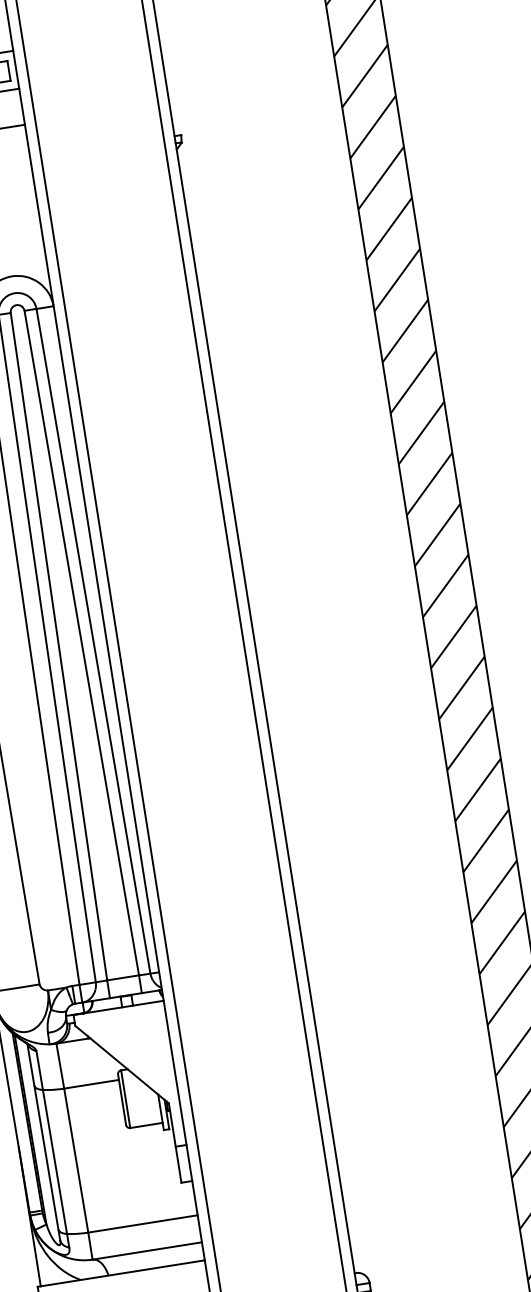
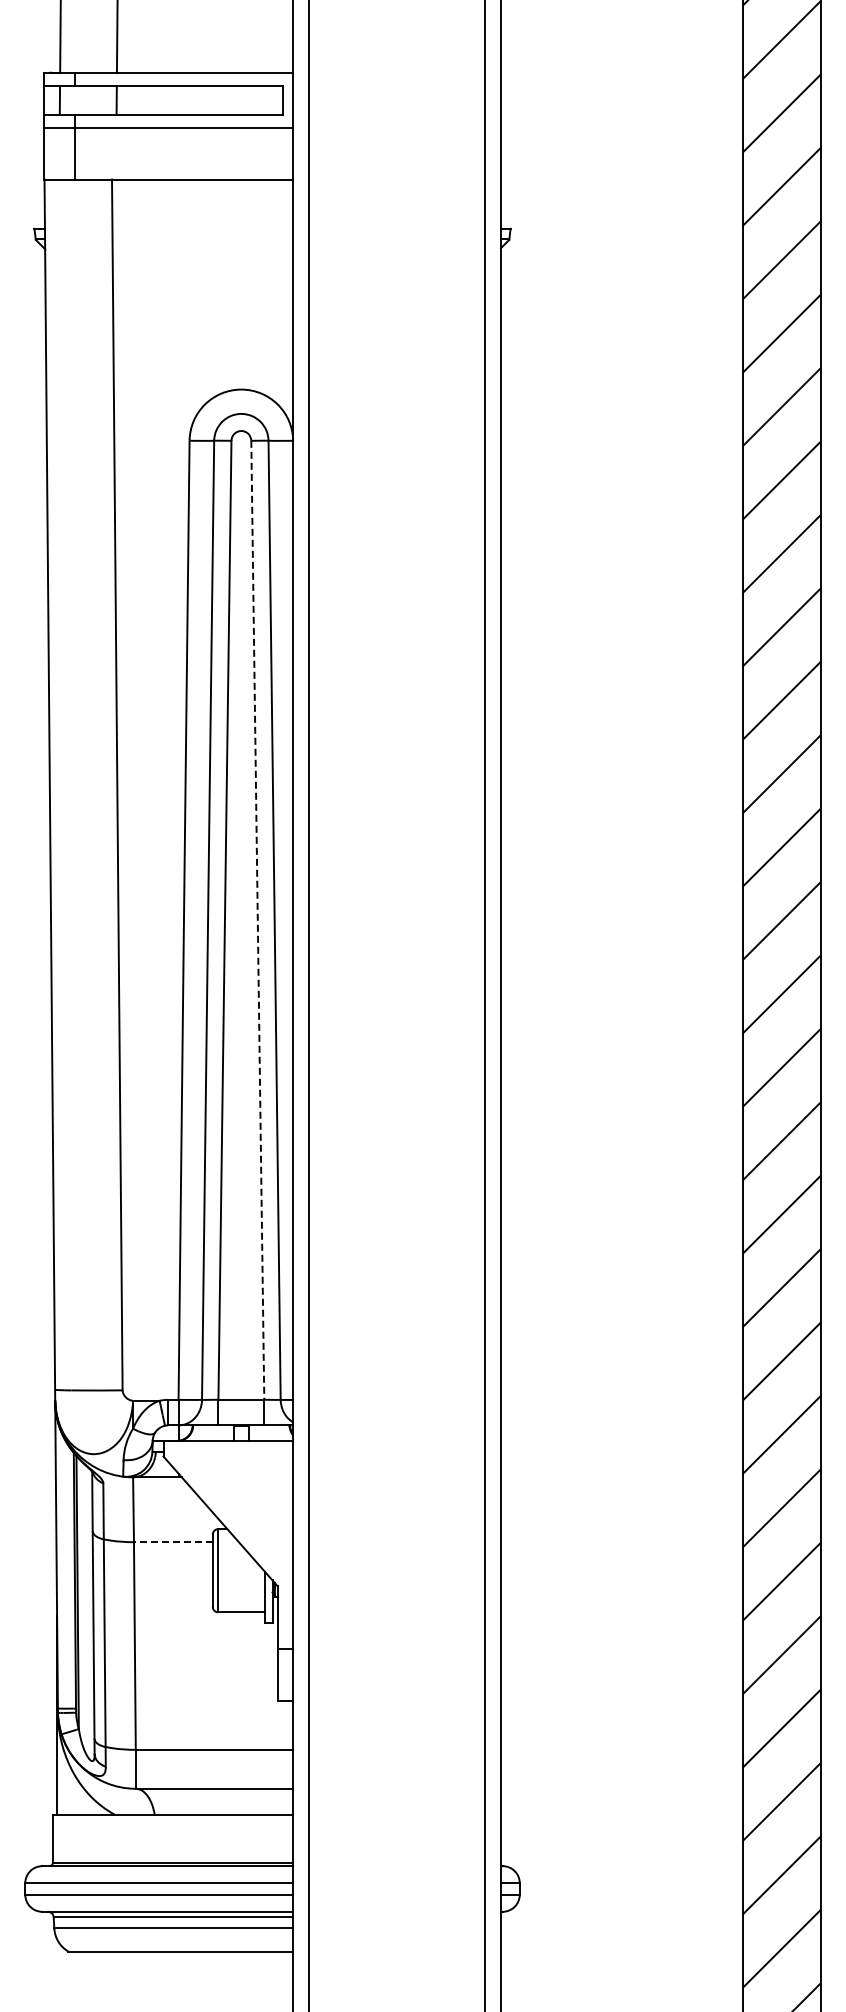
line: (81, 643) -> (257, 920), solid -> dashed
line: (90, 1084) -> (172, 1542), solid -> dashed

